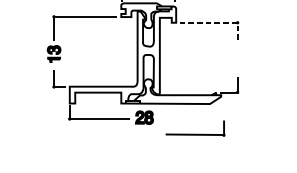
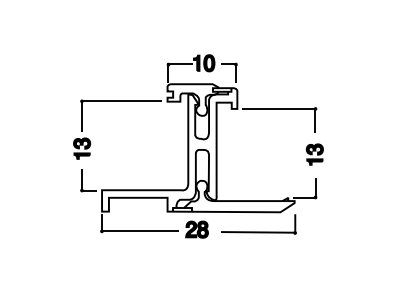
line: (218, 22) -> (291, 108), dashed -> solid
part: (236, 58) -> (314, 154), added
part: (195, 134) -> (258, 231), moved

